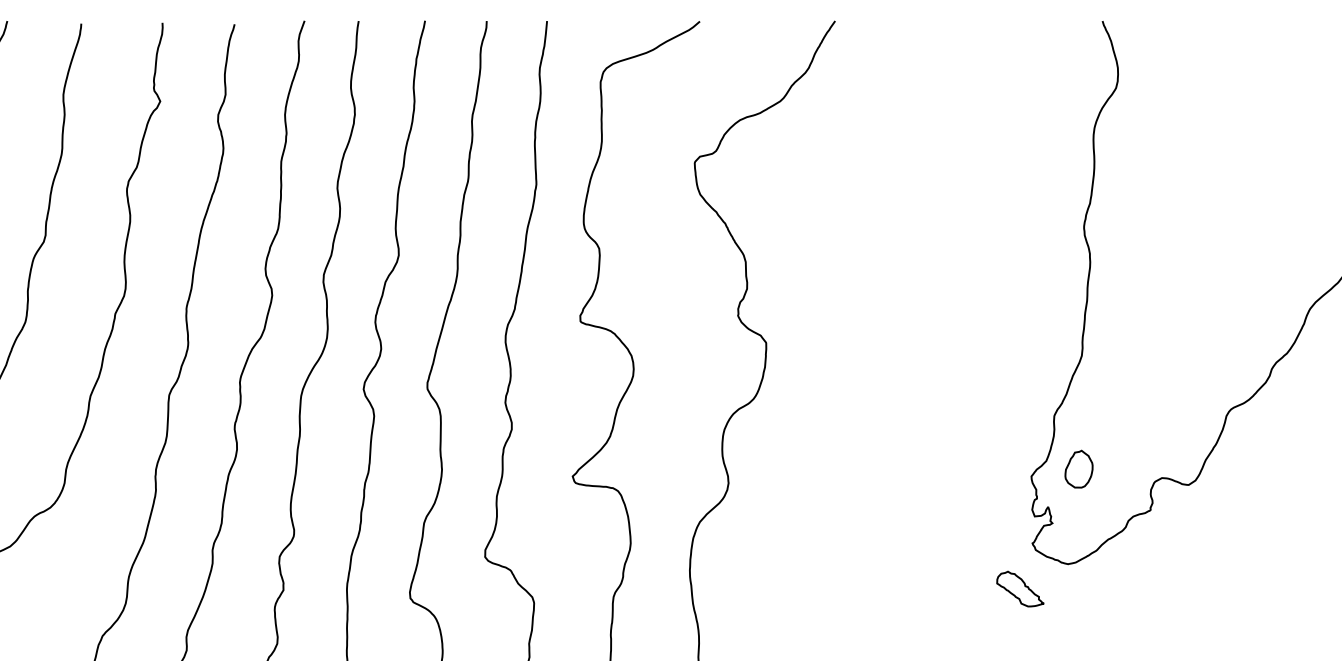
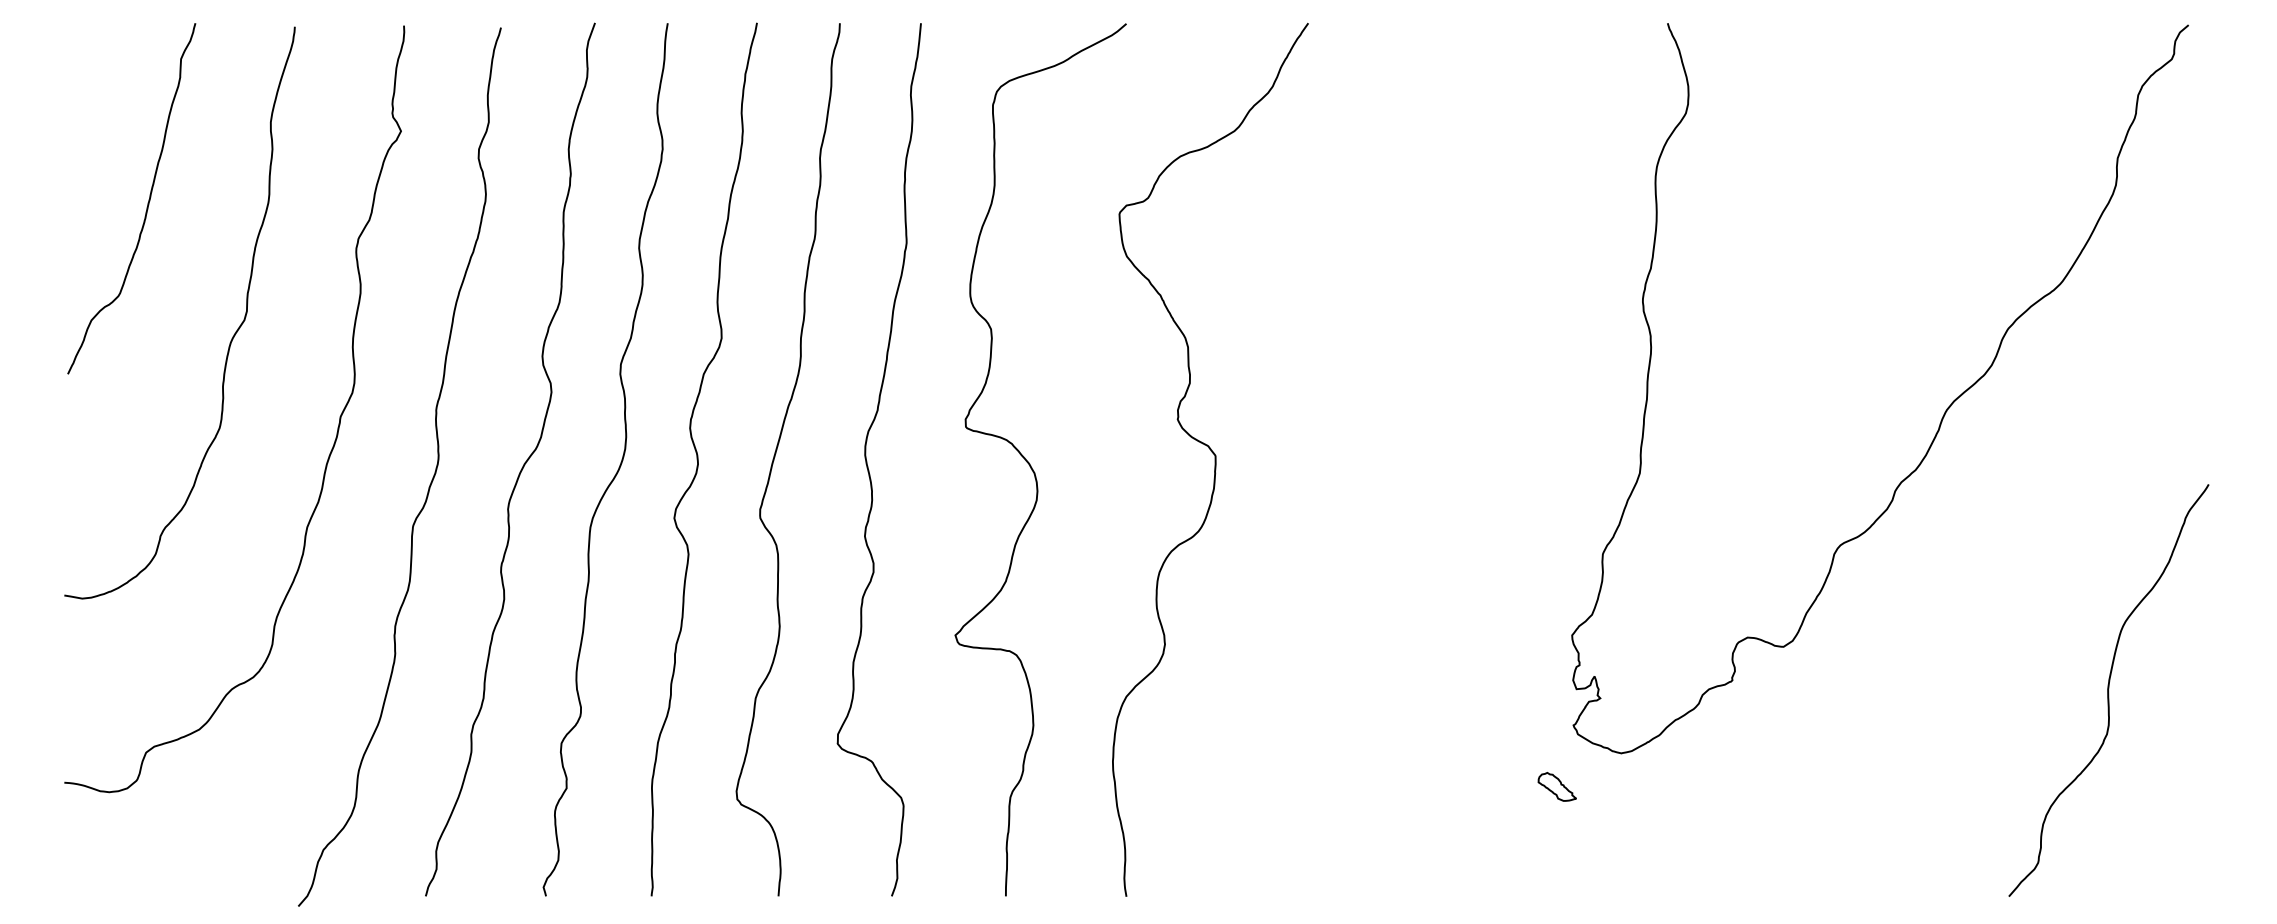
part: (1078, 469) -> (1635, 625), removed
part: (1020, 588) -> (1557, 786), size x0.6

